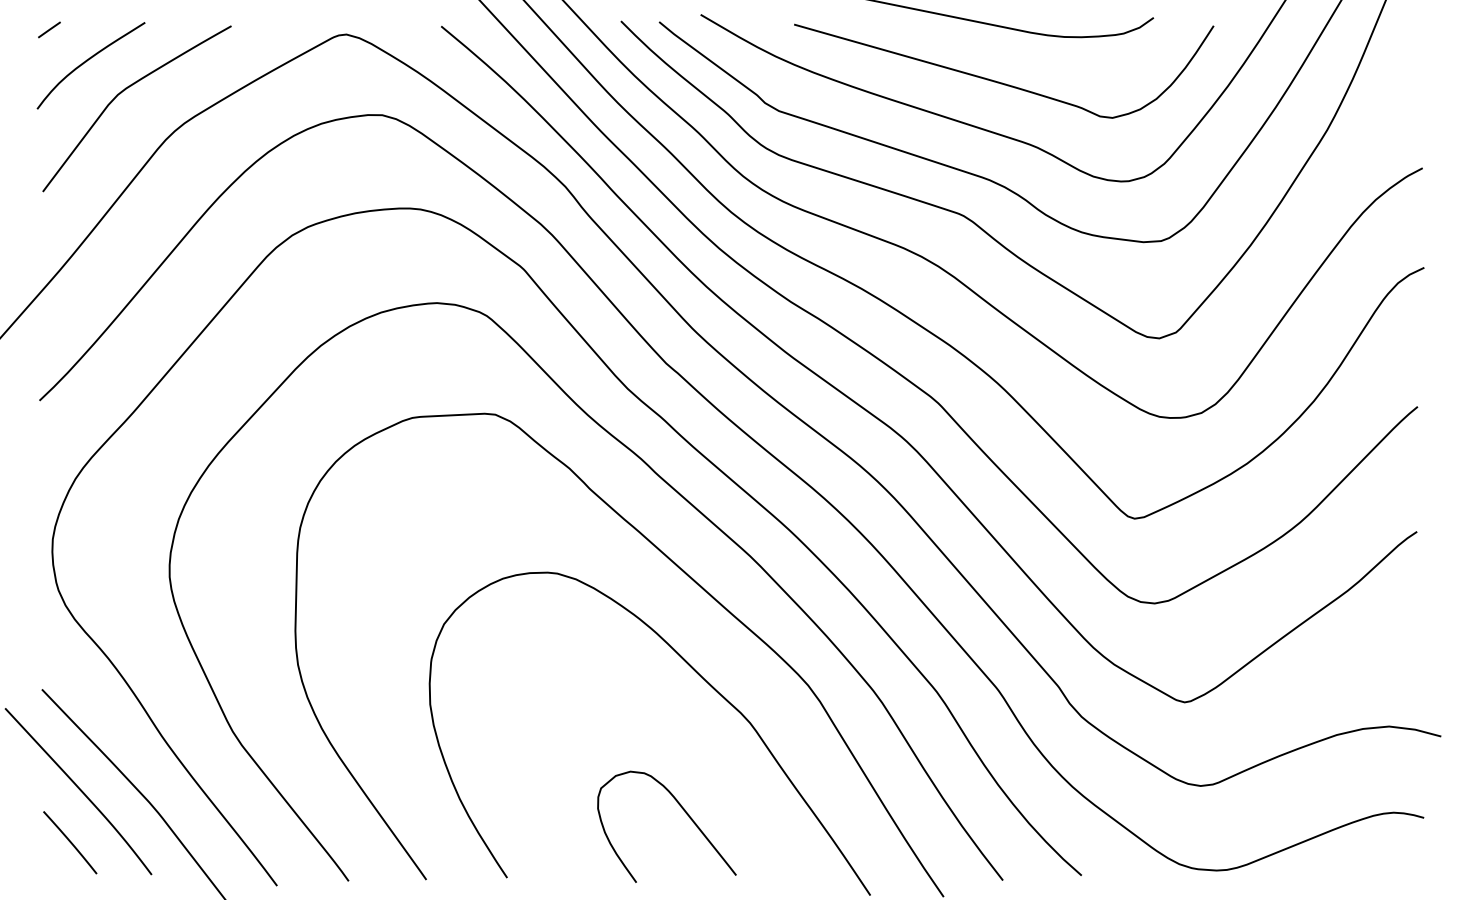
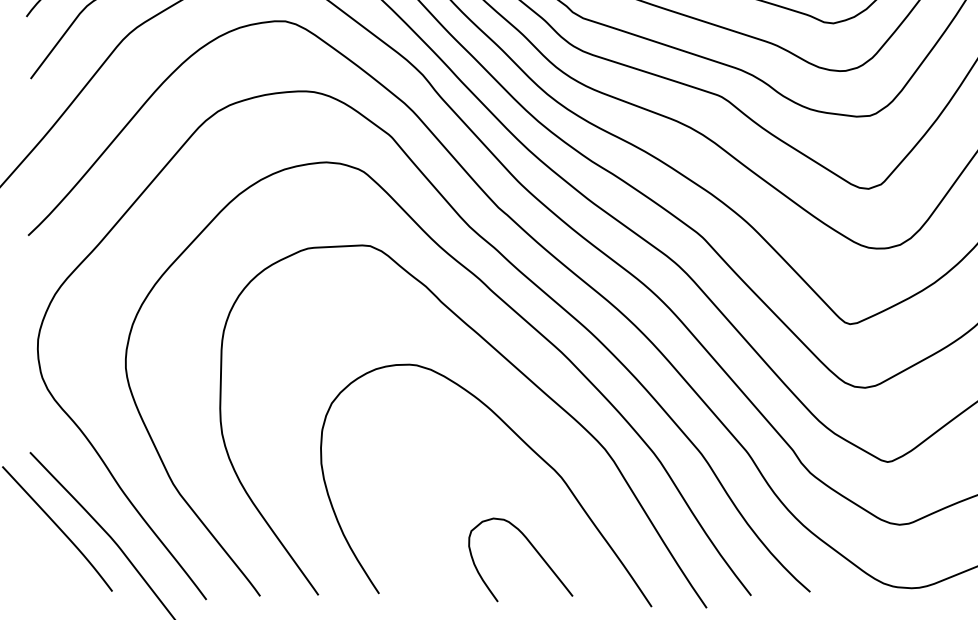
curve: (685, 813) -> (534, 549), moved
line: (70, 842) -> (51, 567), removed

